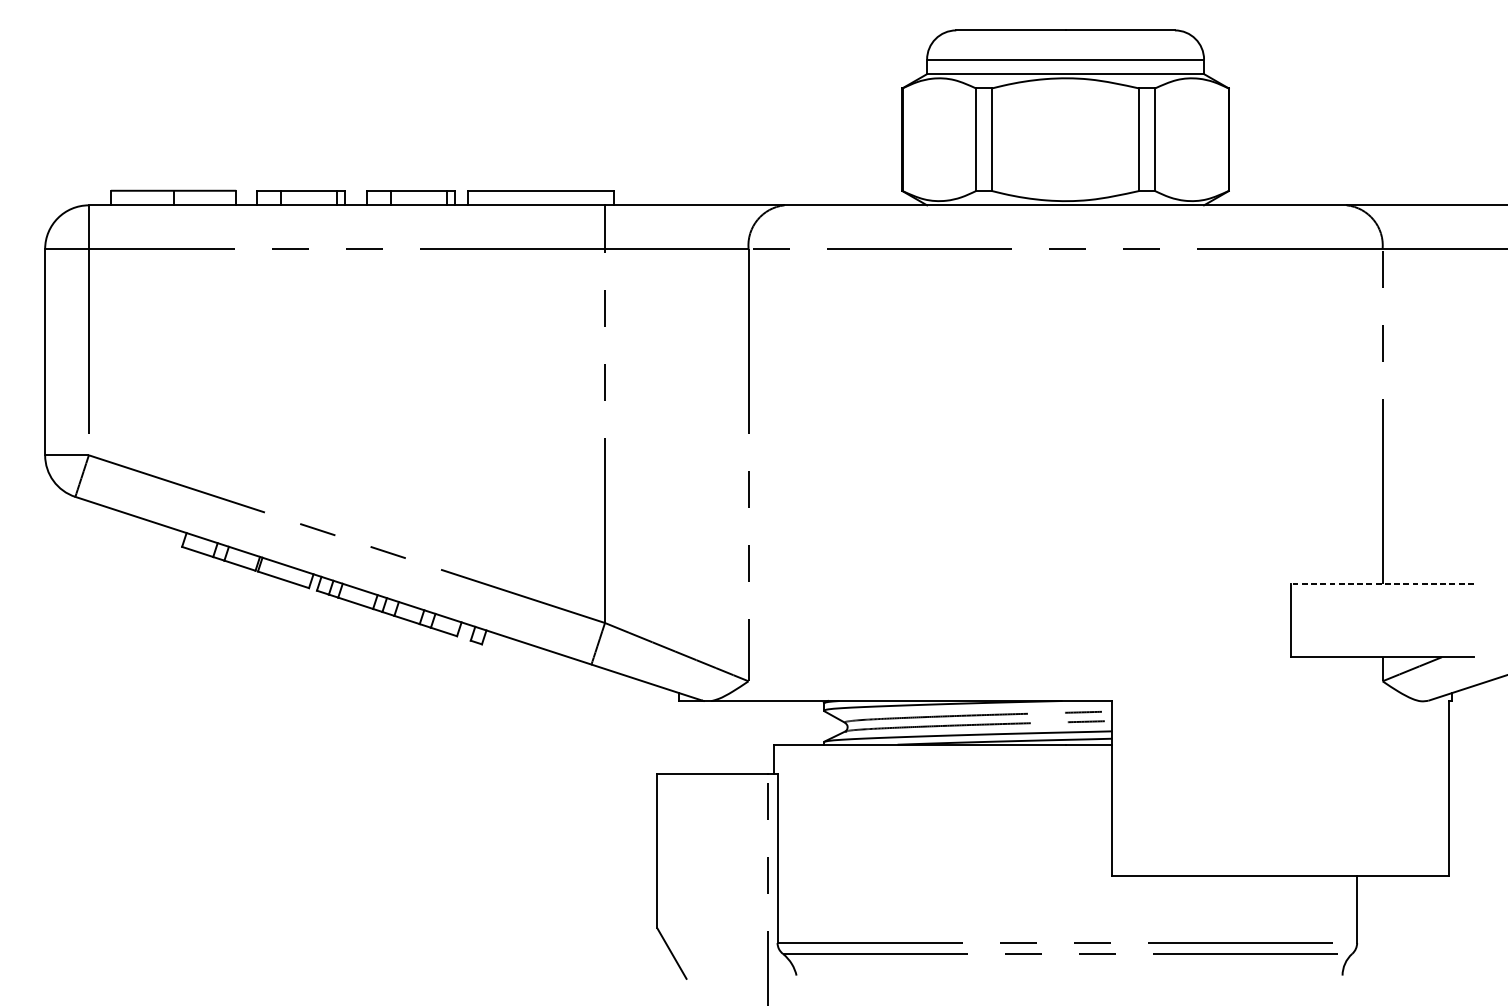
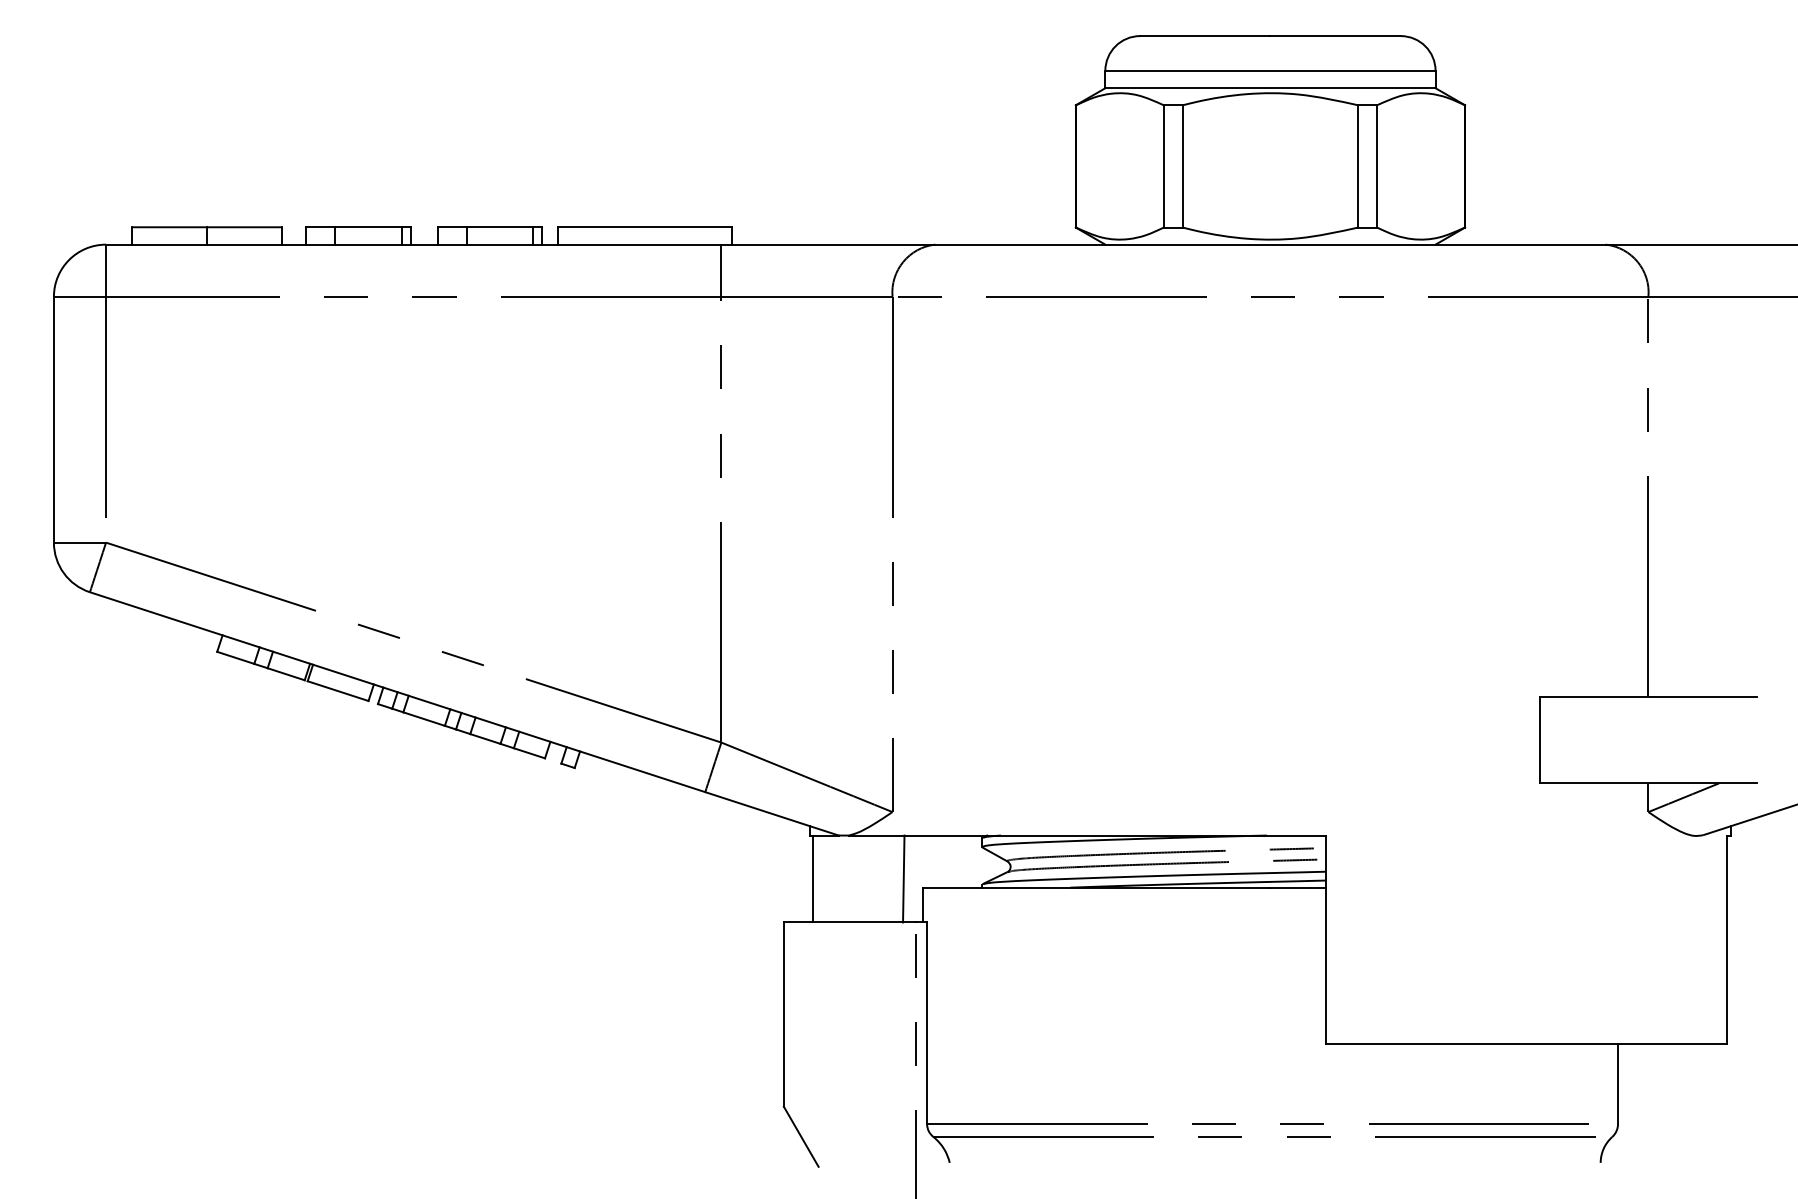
line: (1382, 584) -> (1648, 696), dashed -> solid
line: (682, 737) -> (813, 878), added
line: (757, 737) -> (903, 878), added

